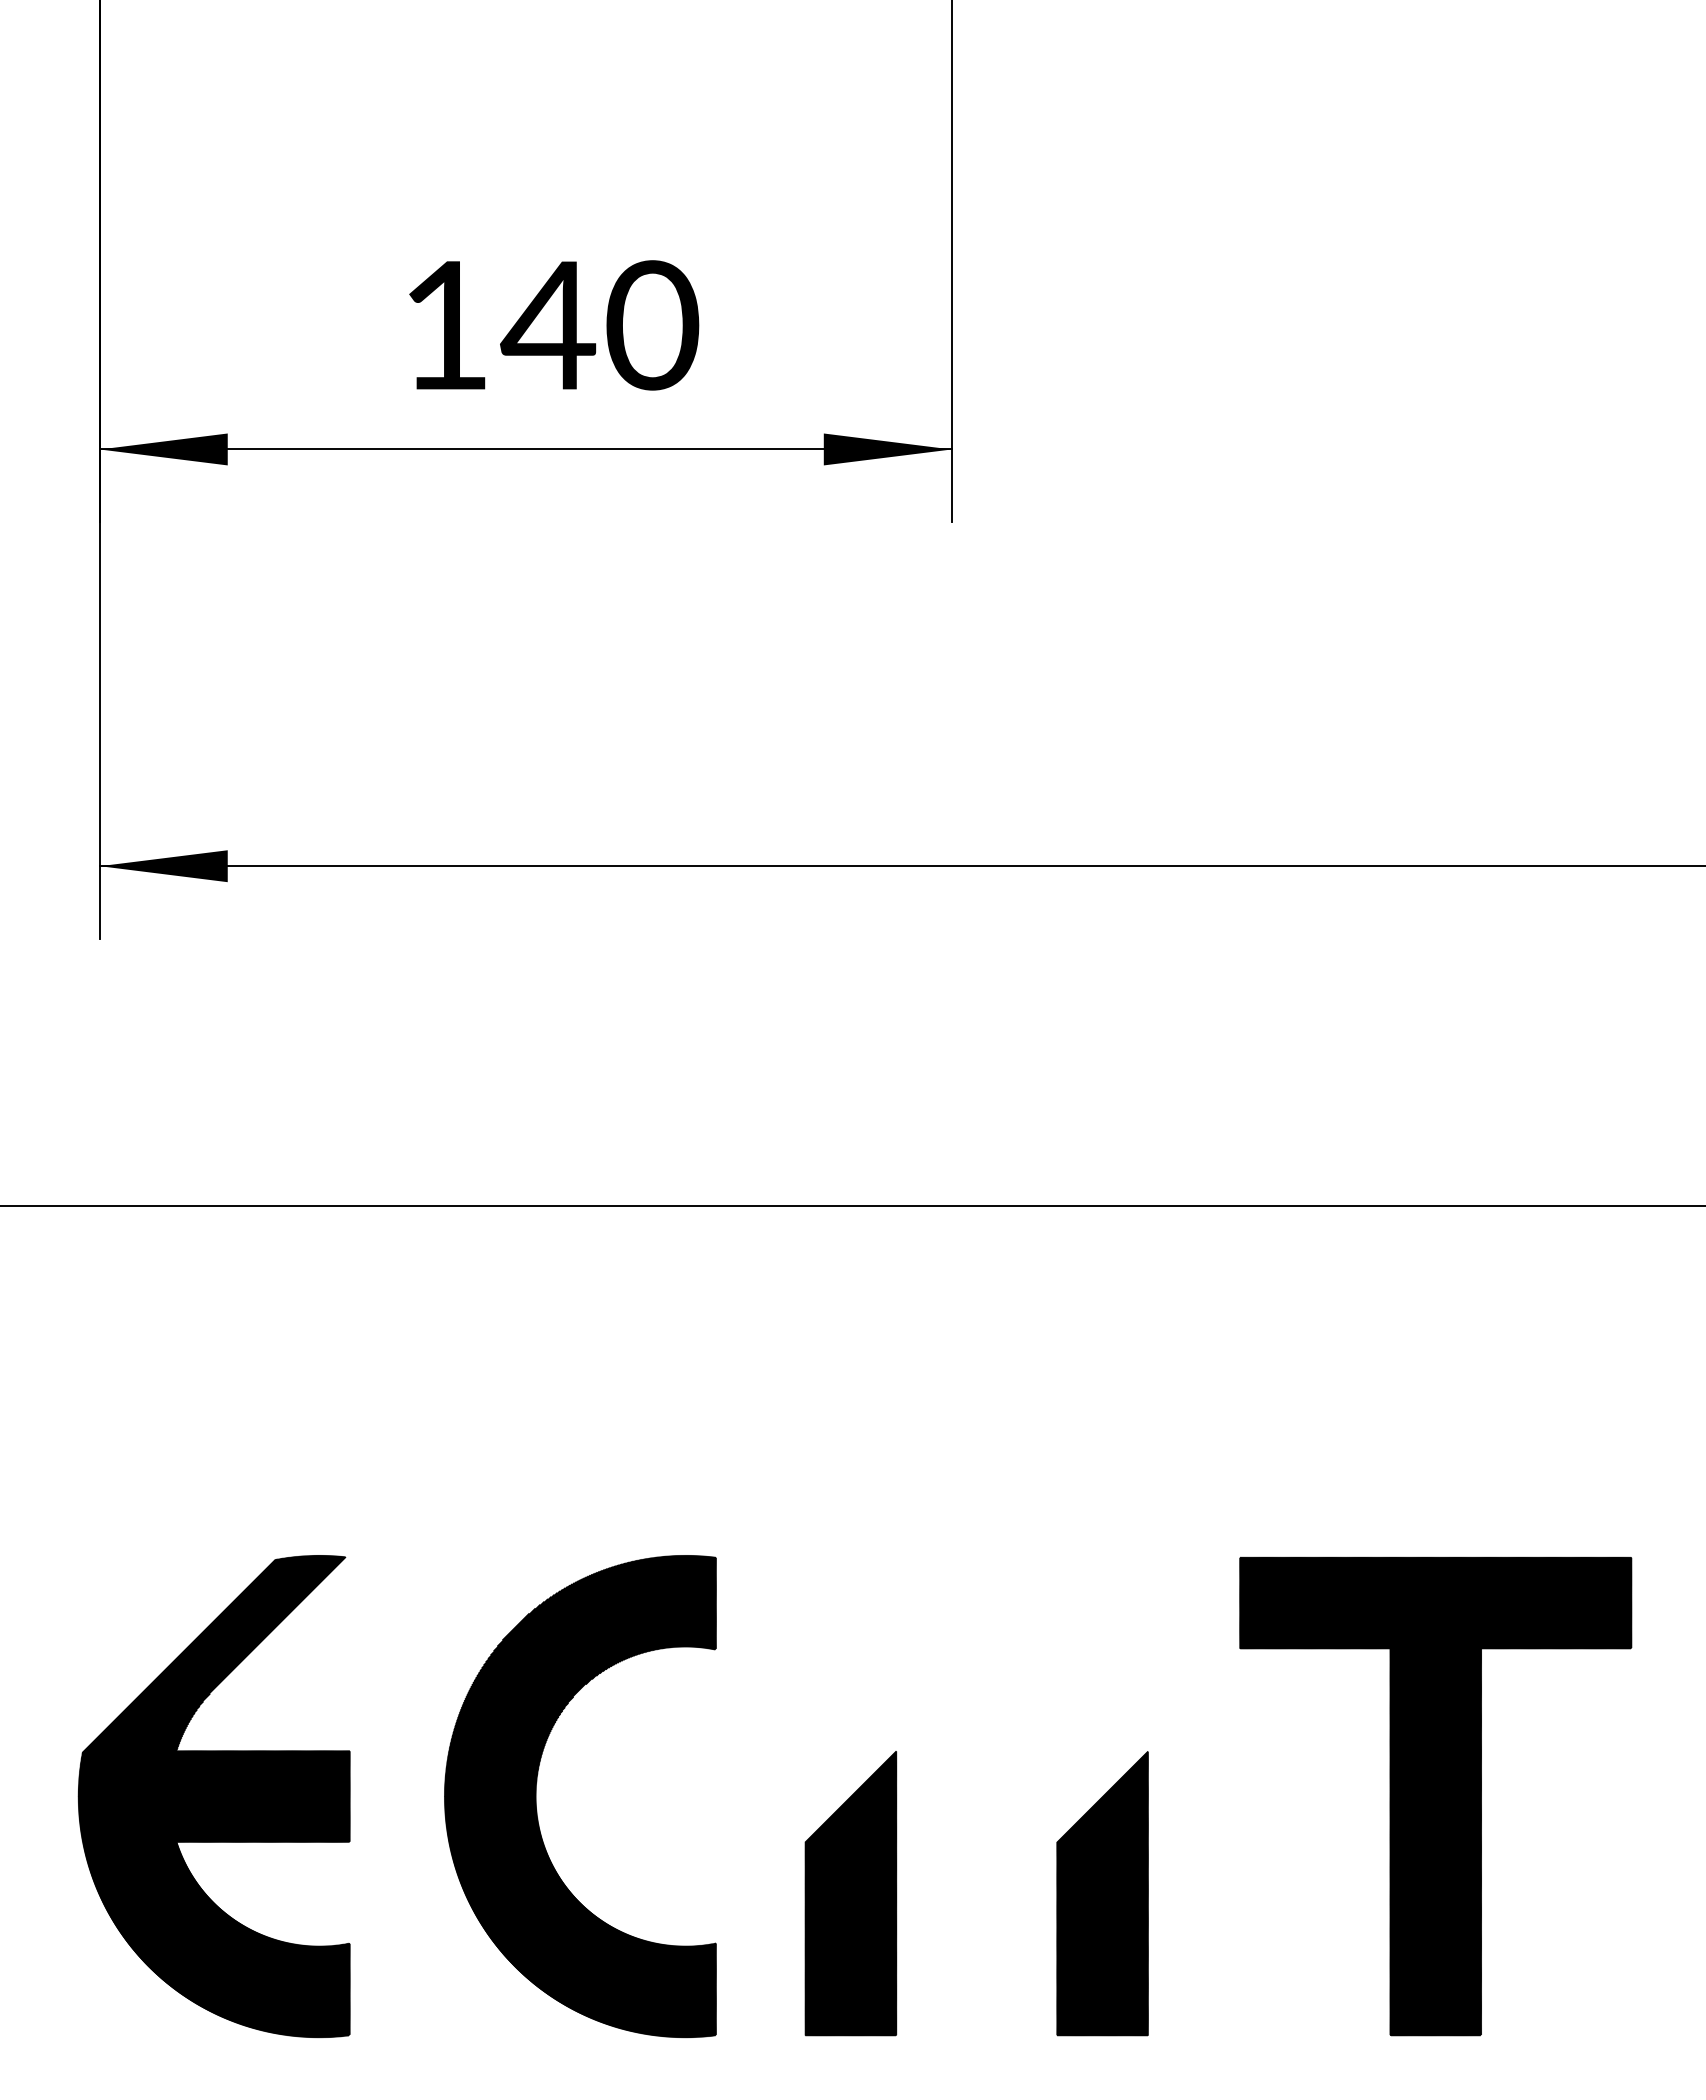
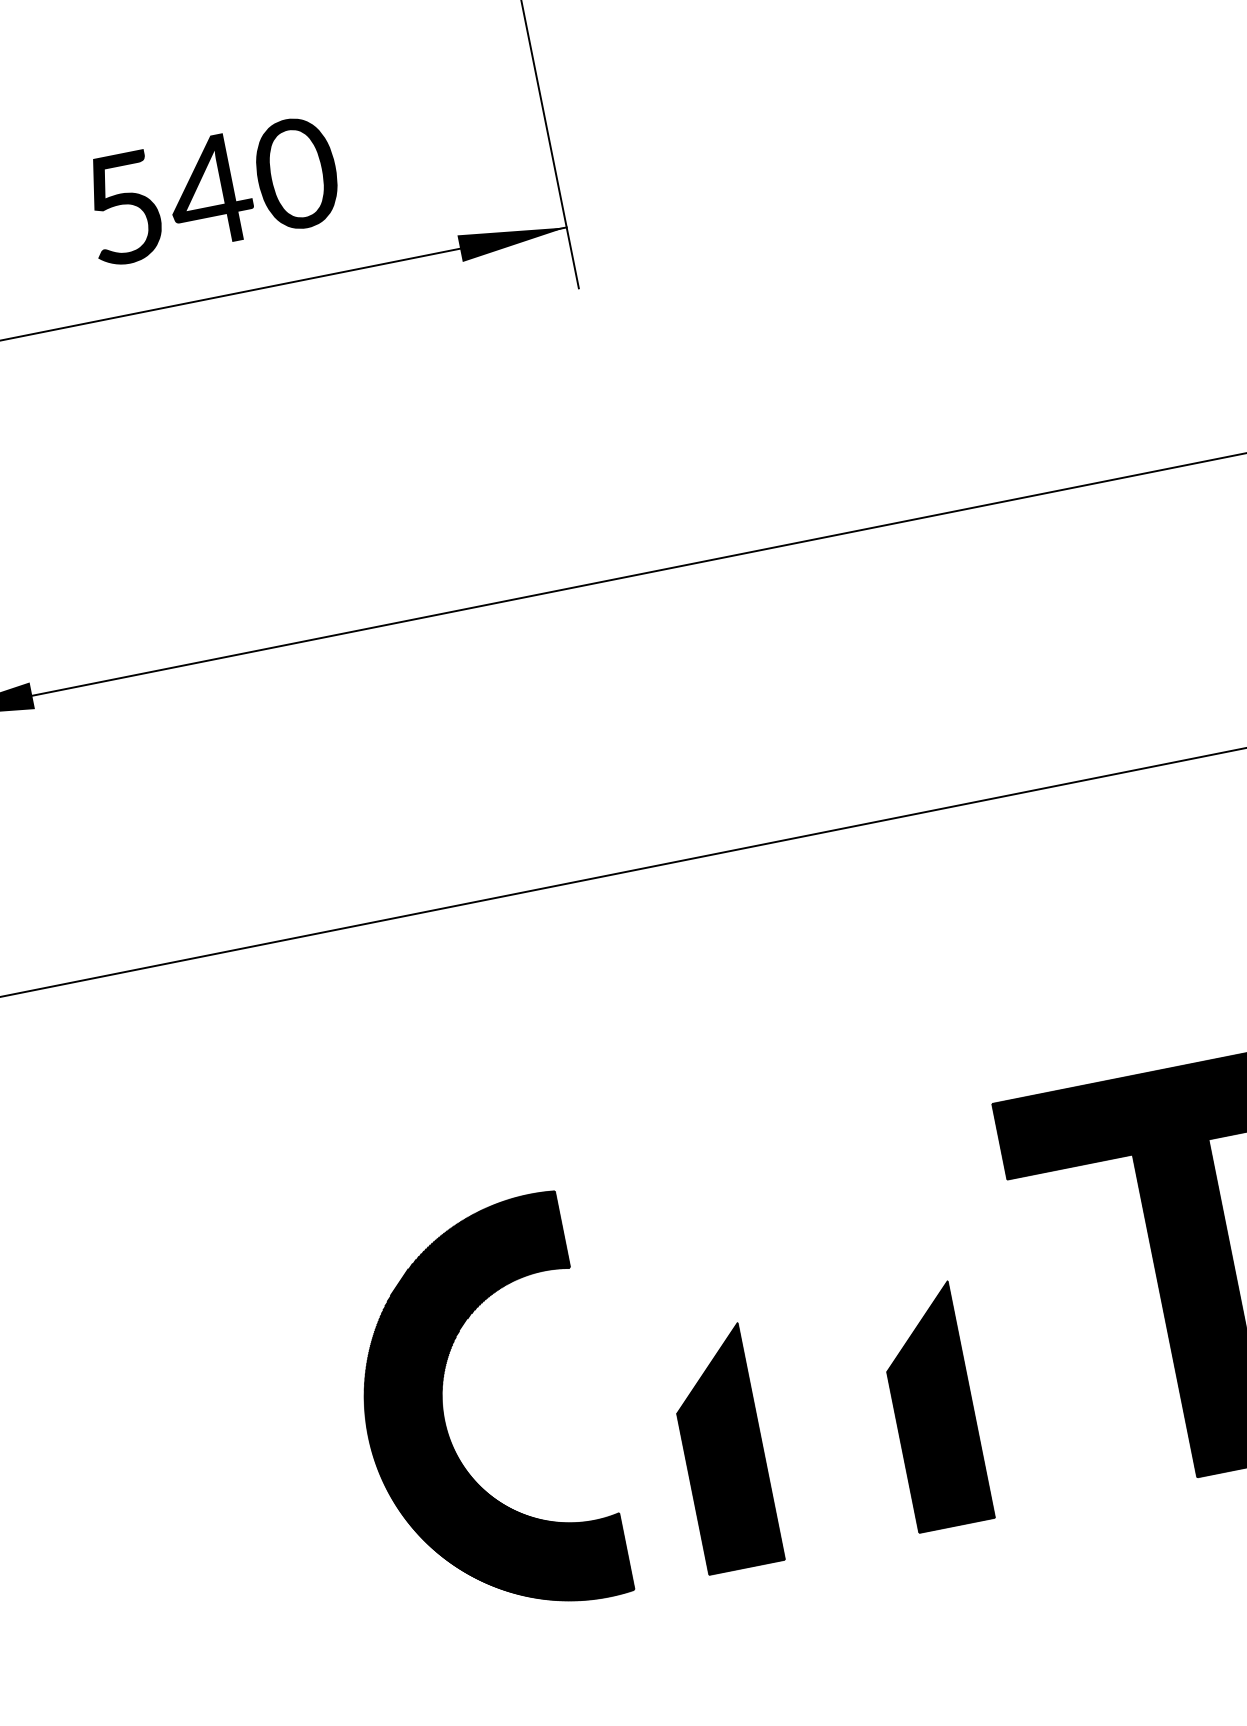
text: (444, 325) -> (122, 208), 140 -> 540
part: (213, 1796) -> (175, 1474), removed

